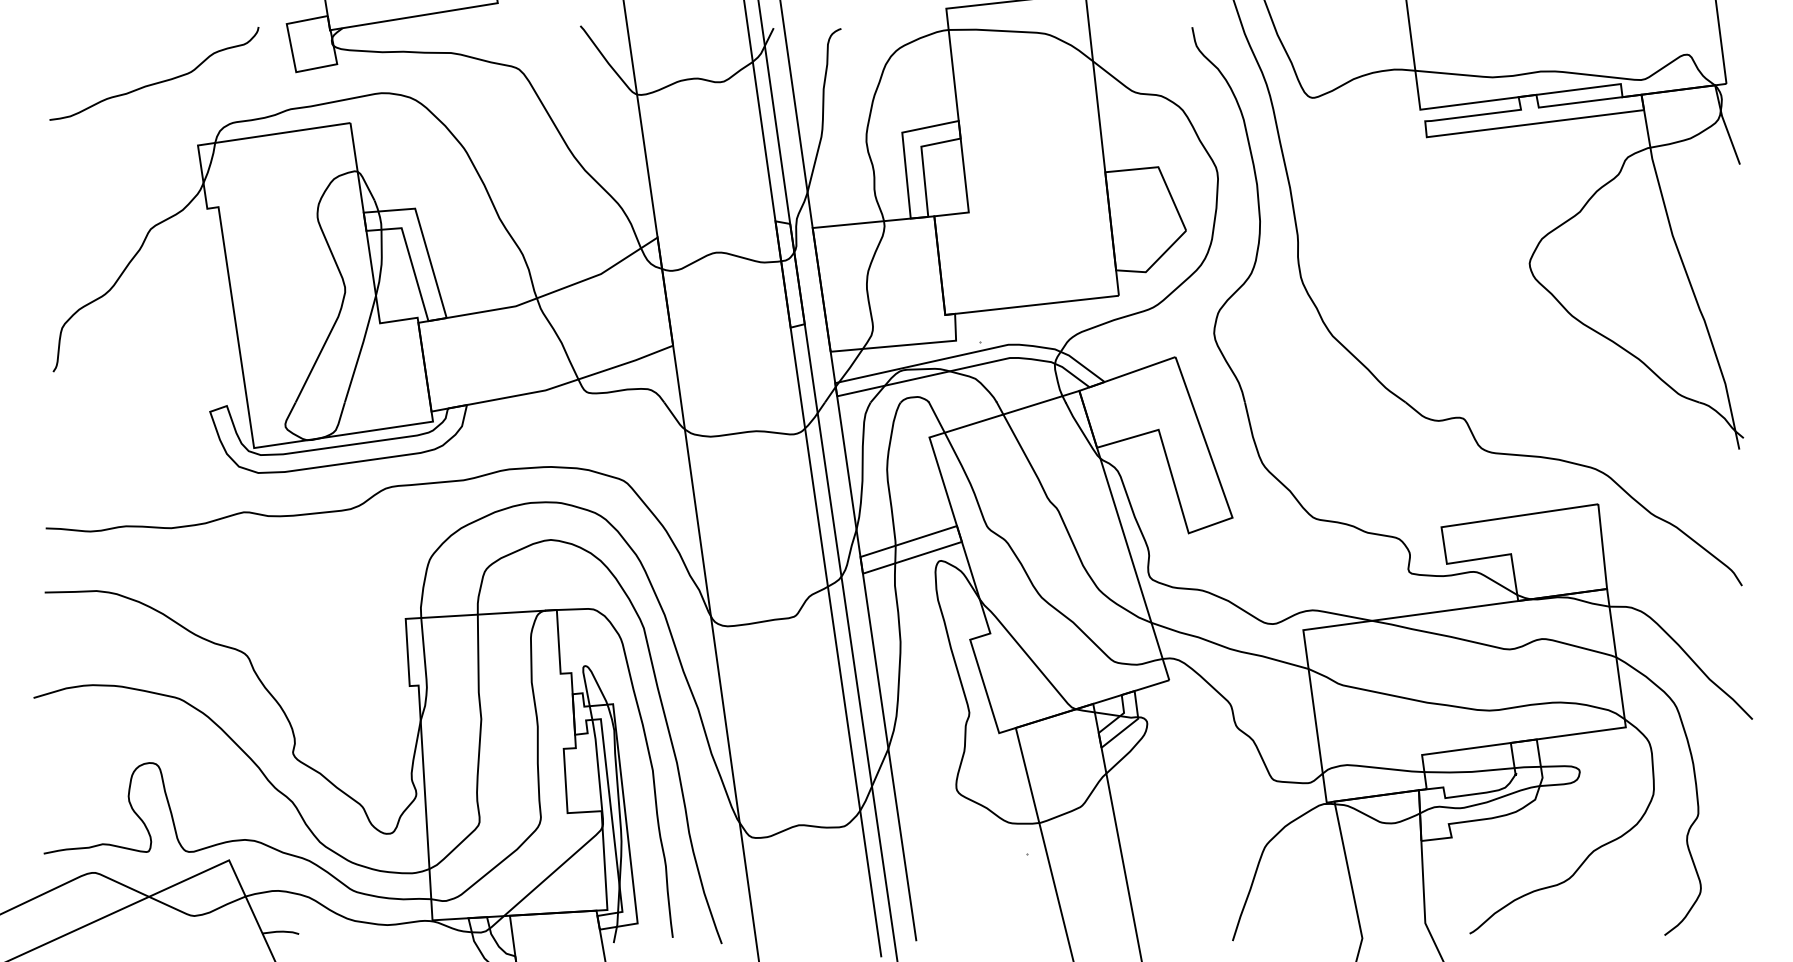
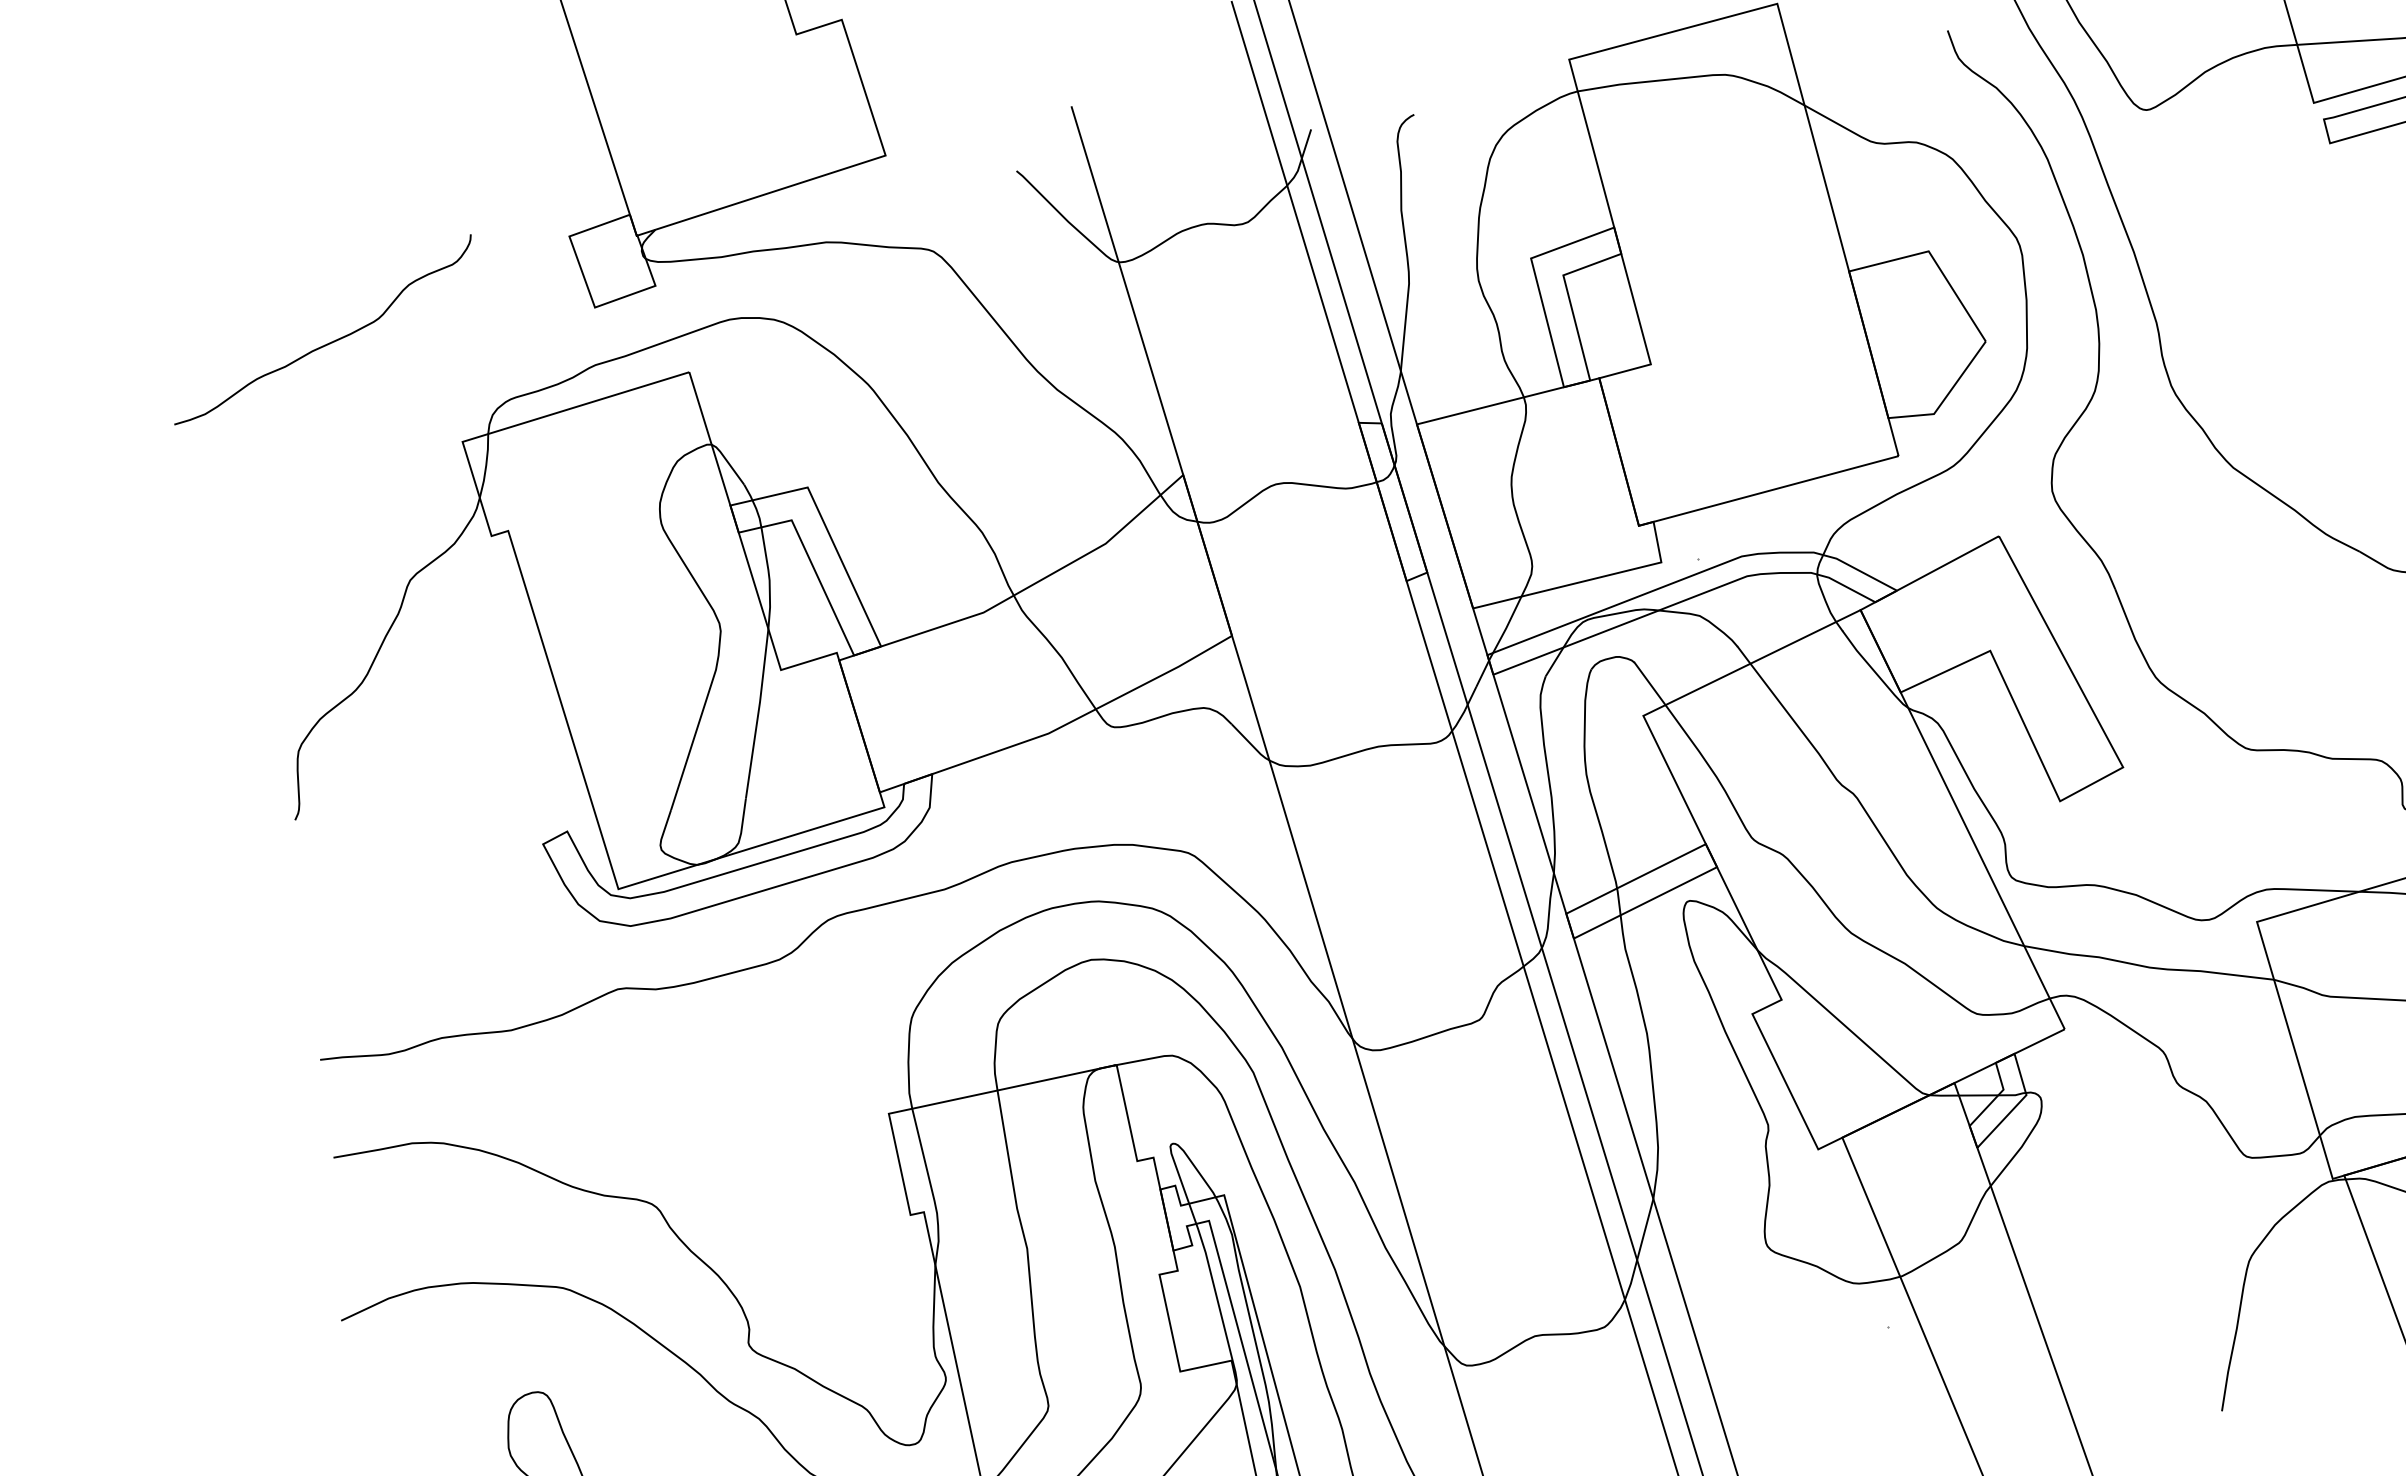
curve: (158, 81) -> (331, 340), moved

